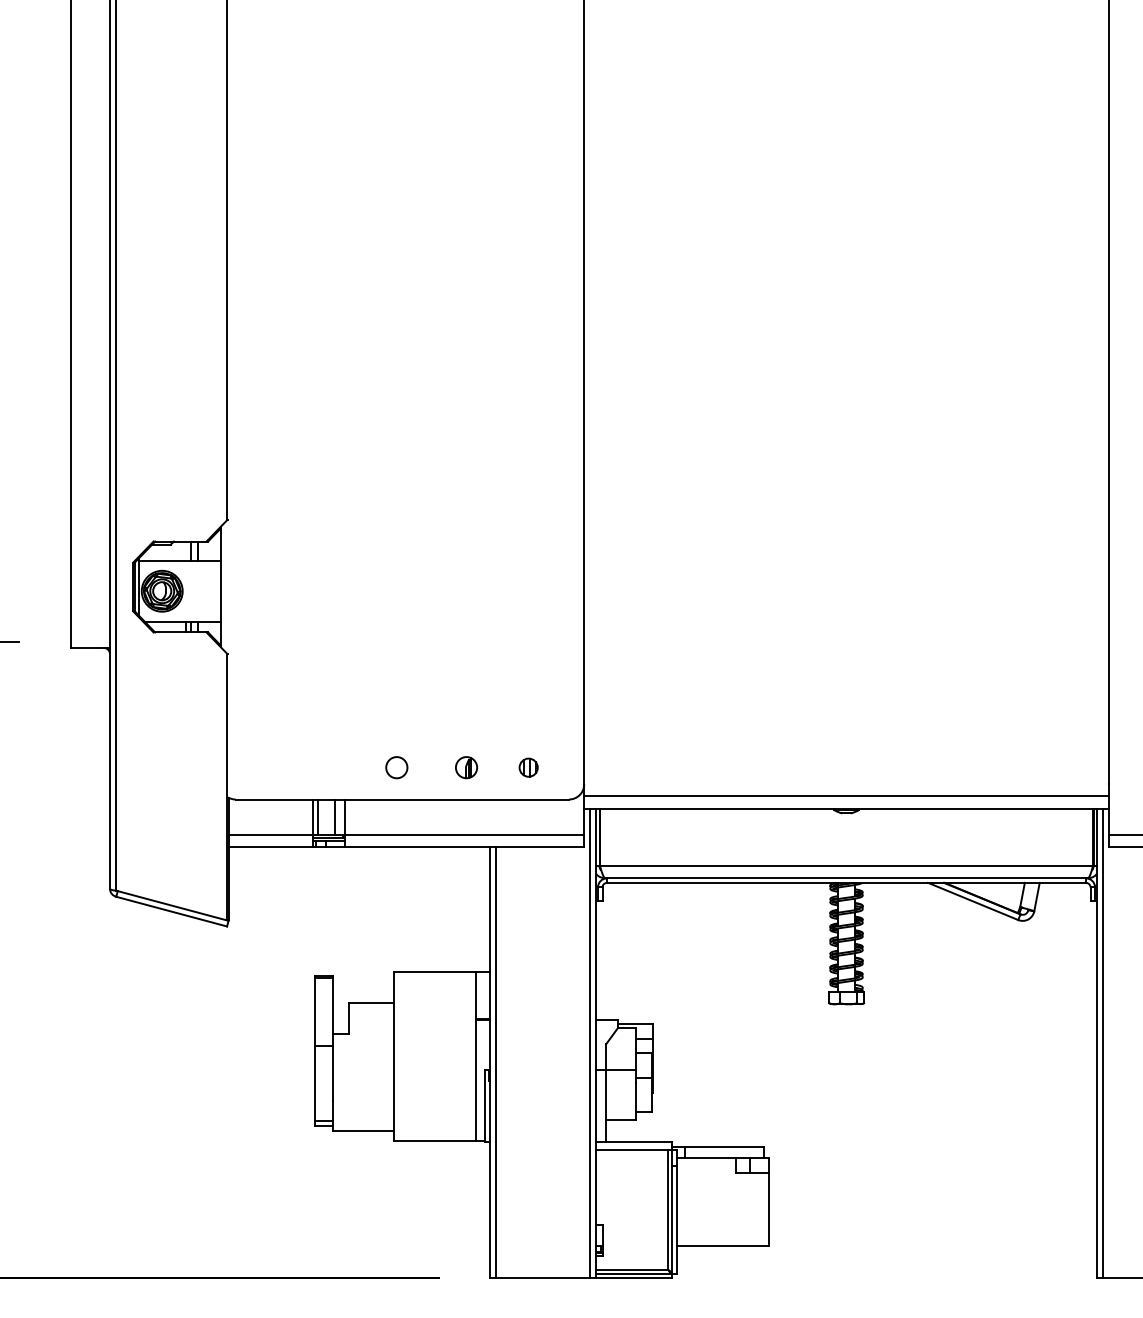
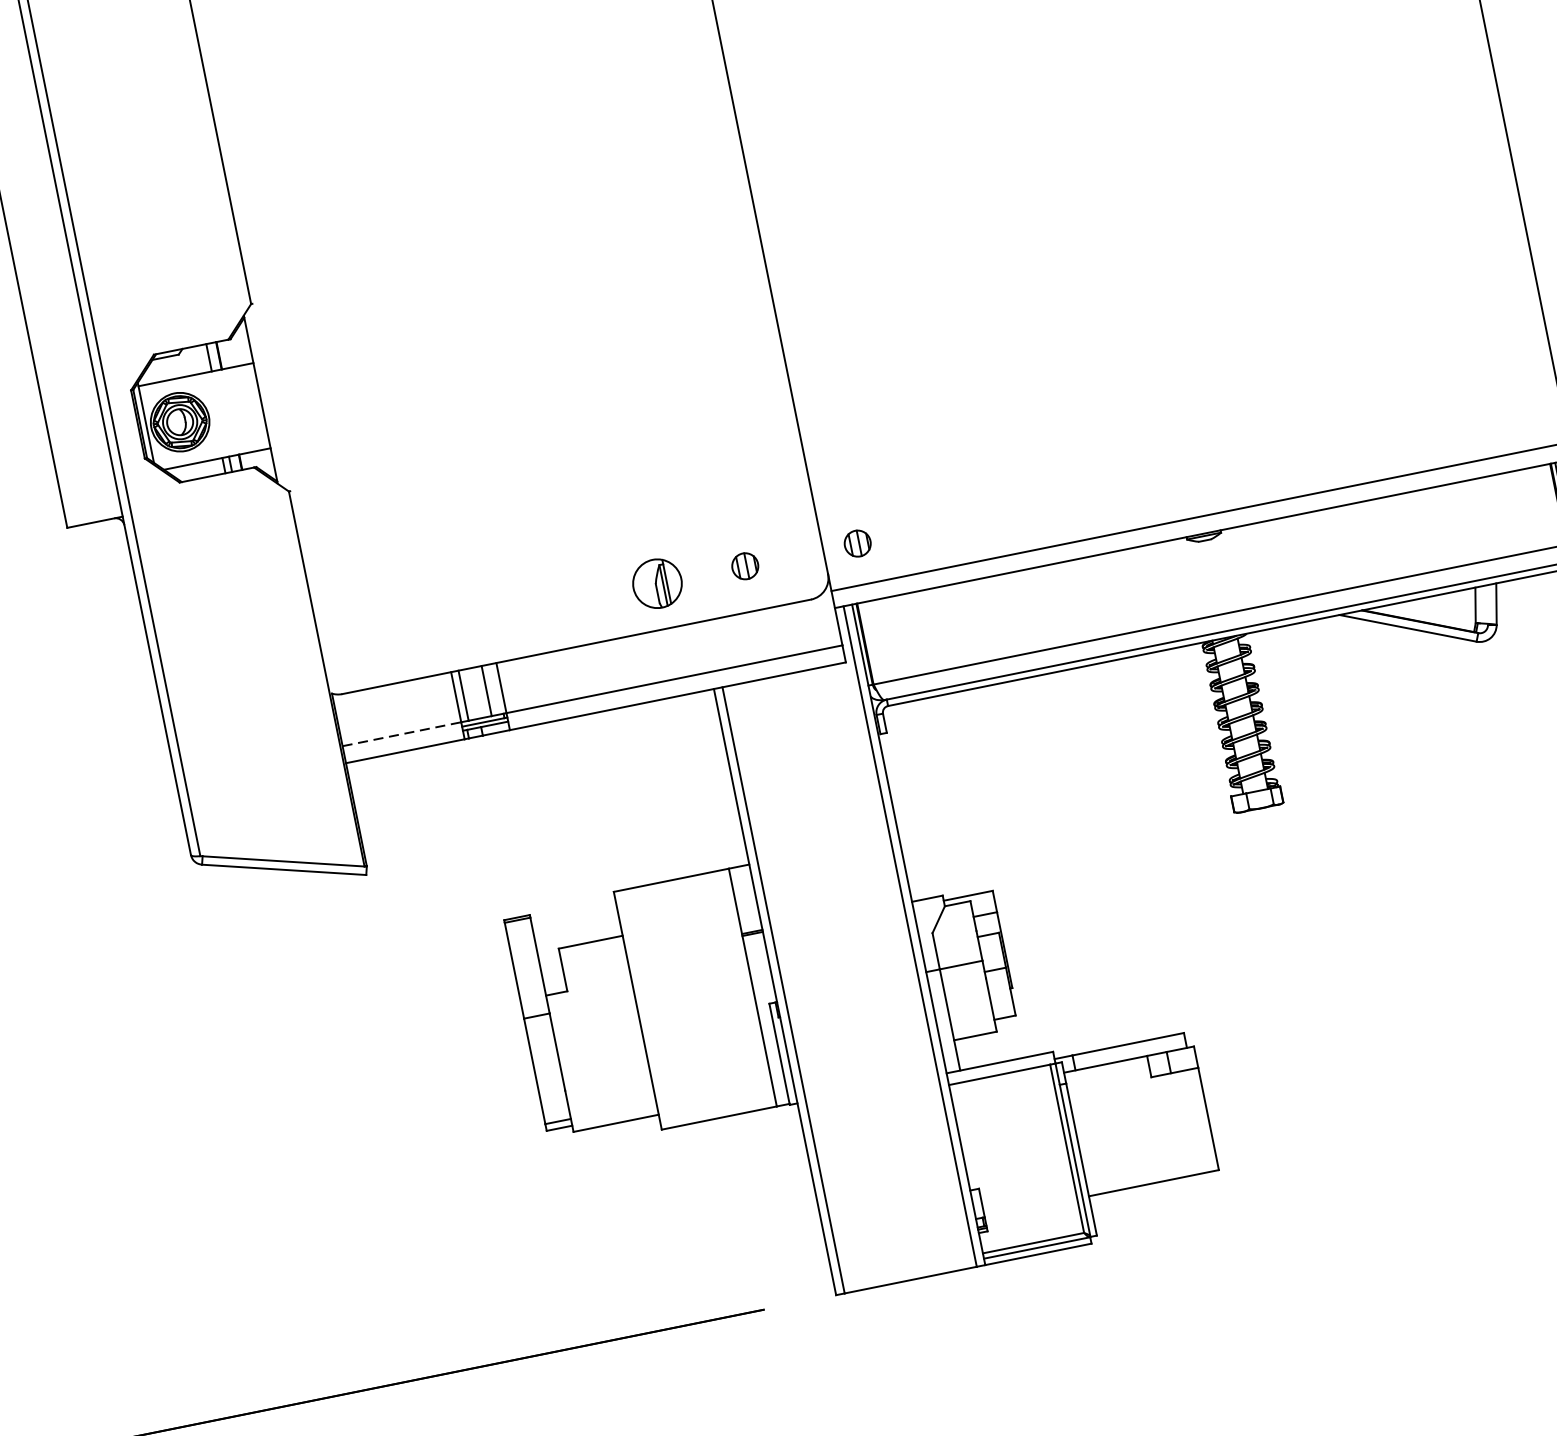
circle: (396, 767) -> (559, 603), removed
part: (466, 767) -> (657, 583), size x1.6
part: (608, 767) -> (857, 543), added
line: (271, 835) -> (402, 734), solid -> dashed

